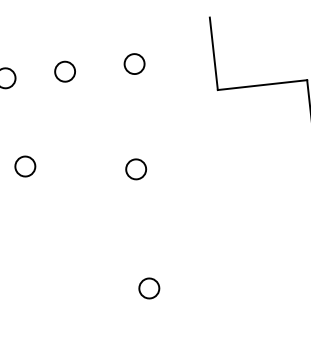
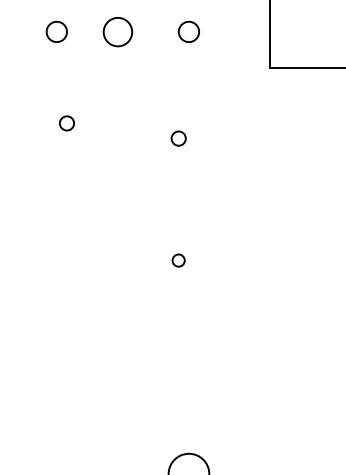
circle: (64, 71) -> (117, 31), size x1.4
circle: (24, 166) -> (66, 123), size x0.7
circle: (135, 169) -> (178, 138), size x0.7
circle: (149, 288) -> (178, 260), size x0.6

